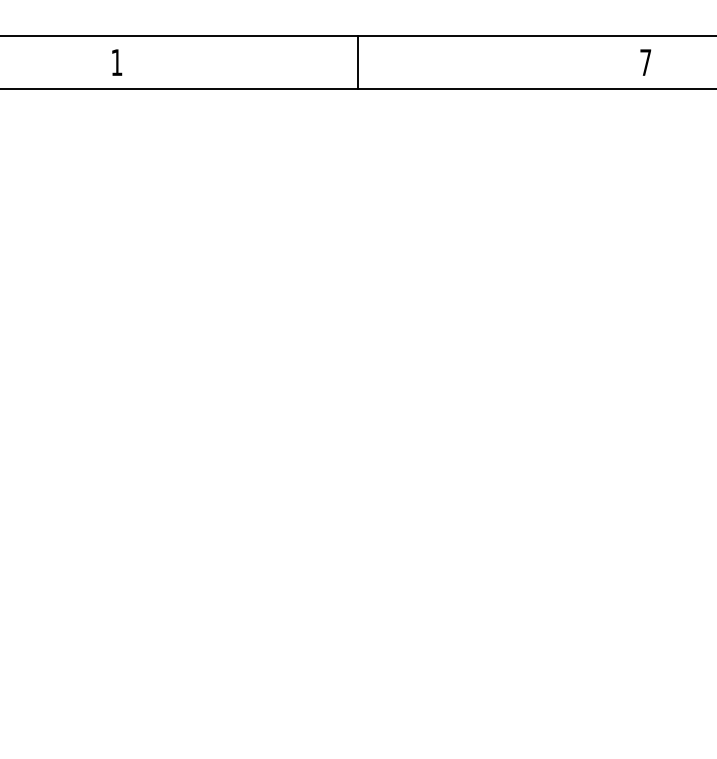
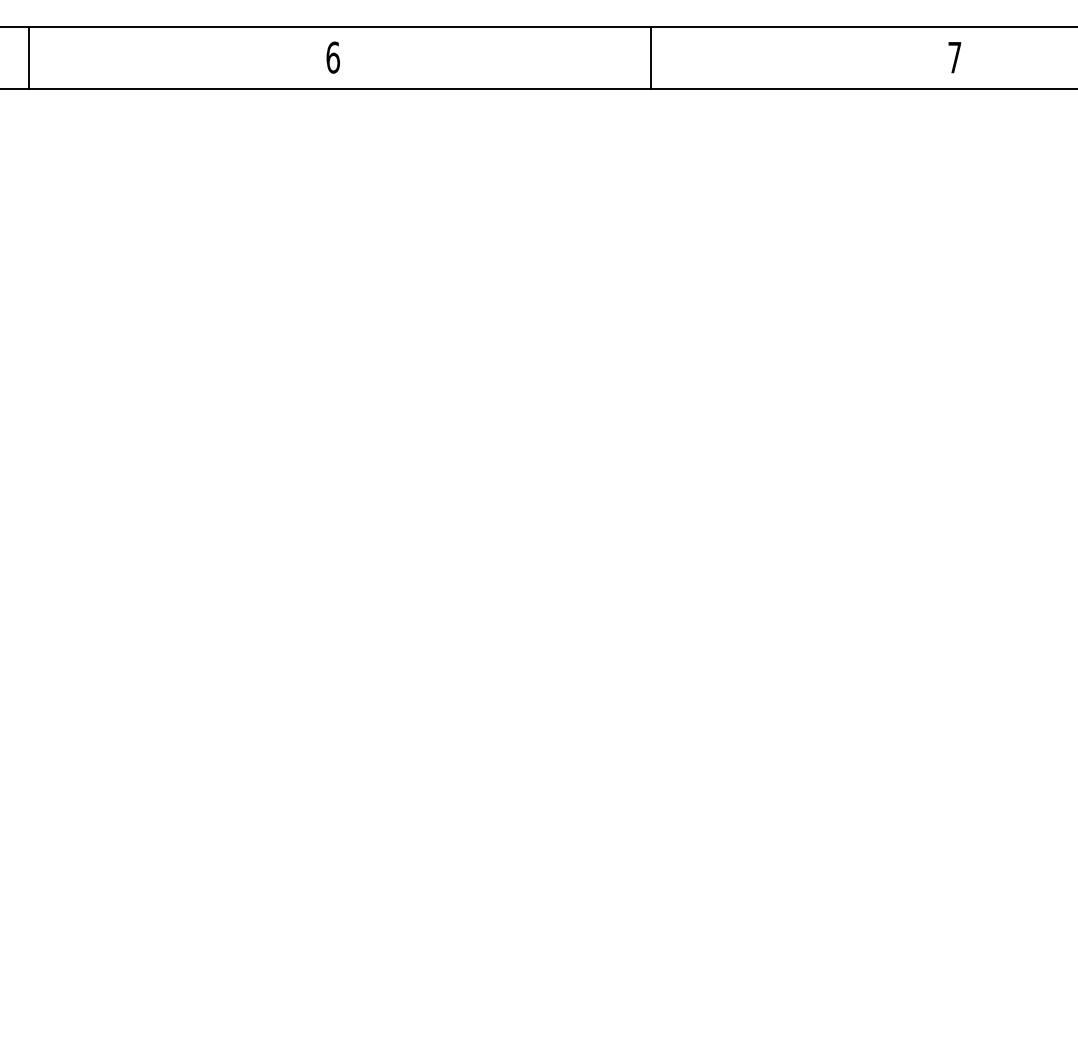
text: (116, 62) -> (332, 57), 1 -> 6
line: (357, 62) -> (650, 57), moved

